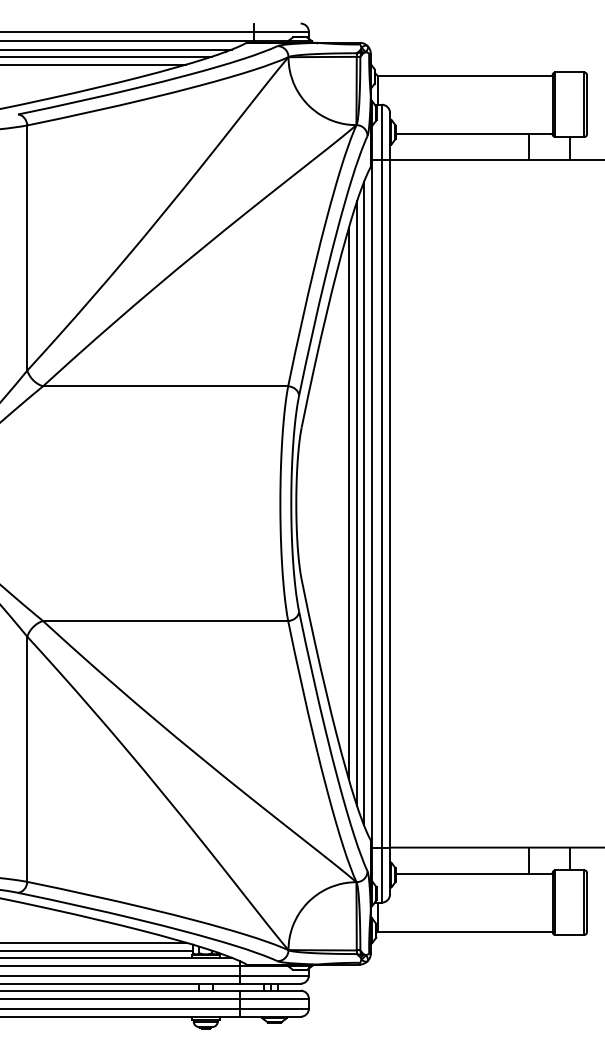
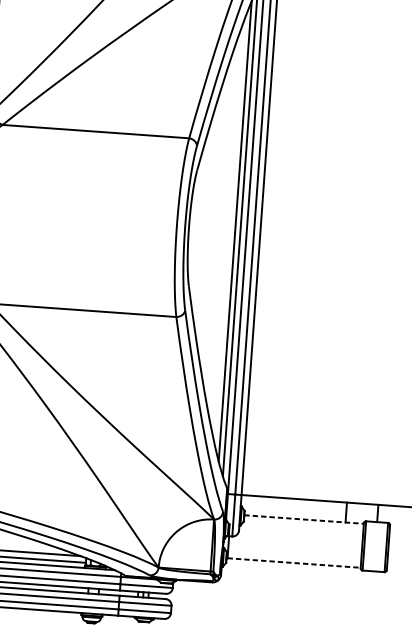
line: (348, 503) -> (228, 230), removed
line: (474, 873) -> (304, 519), solid -> dashed
line: (465, 931) -> (294, 563), solid -> dashed

